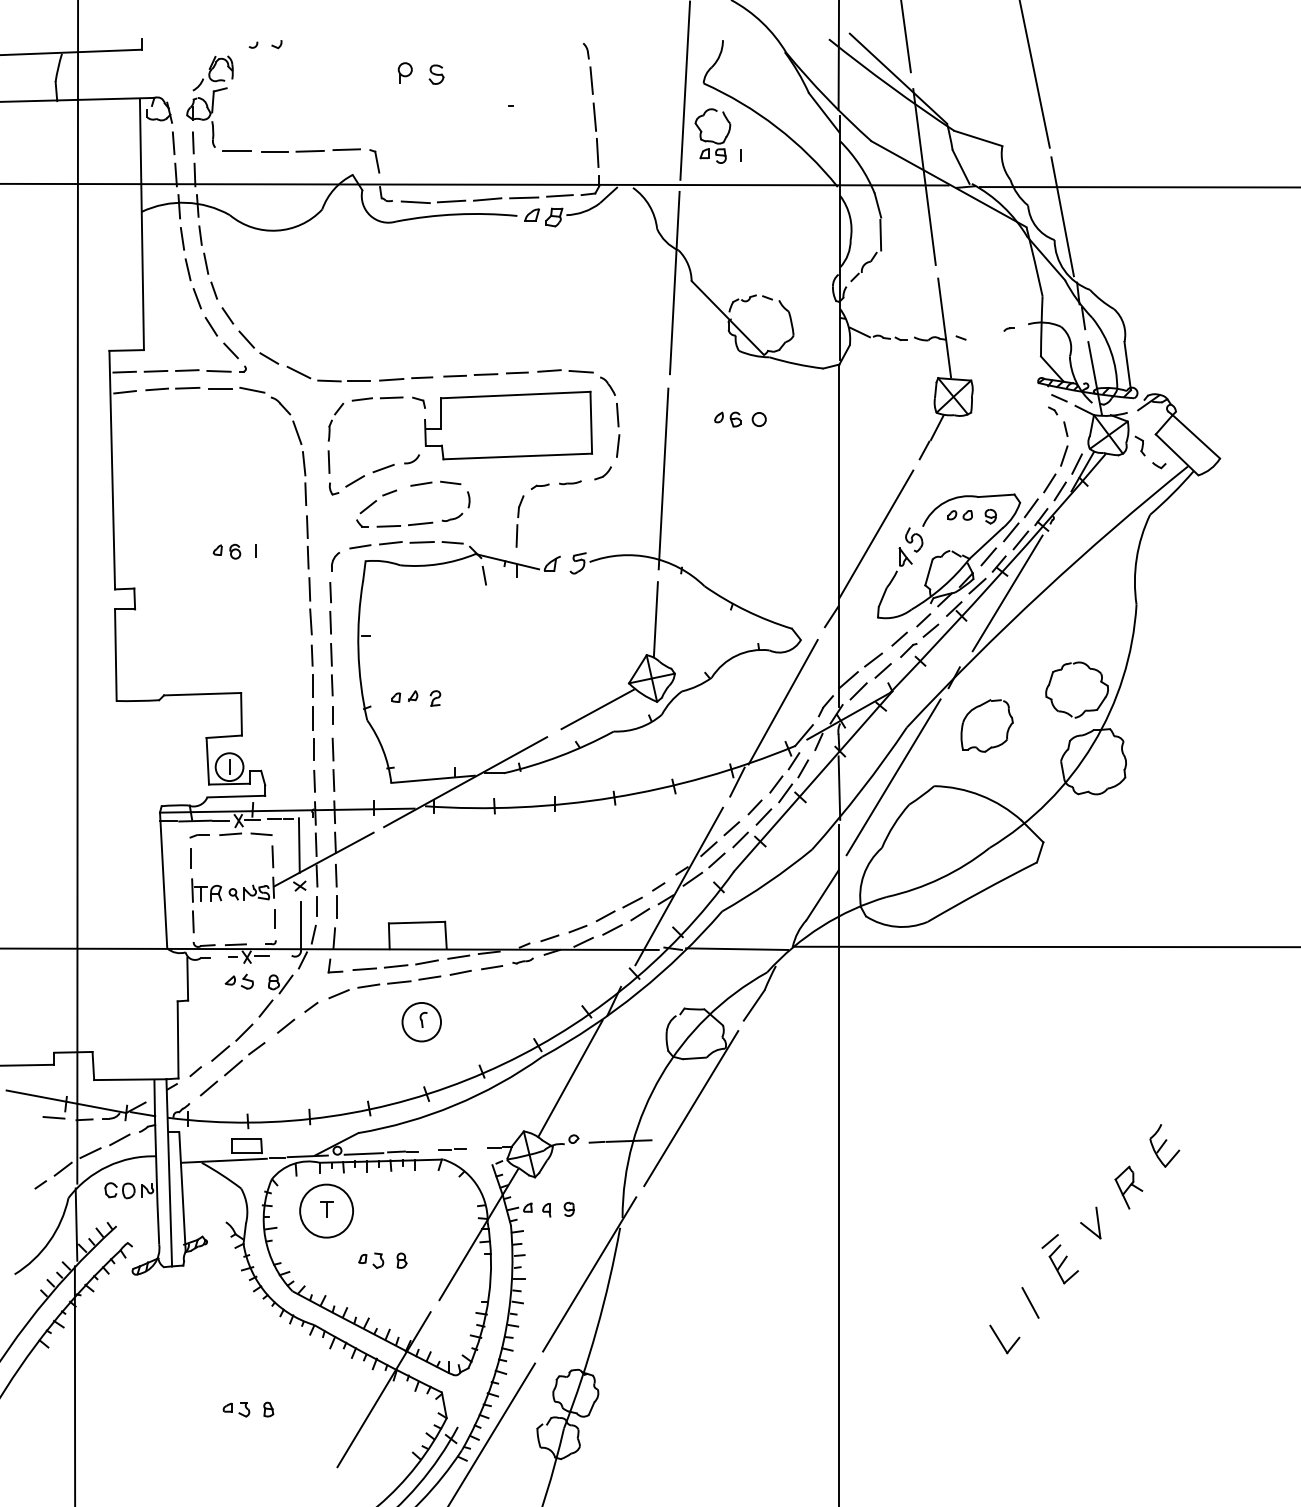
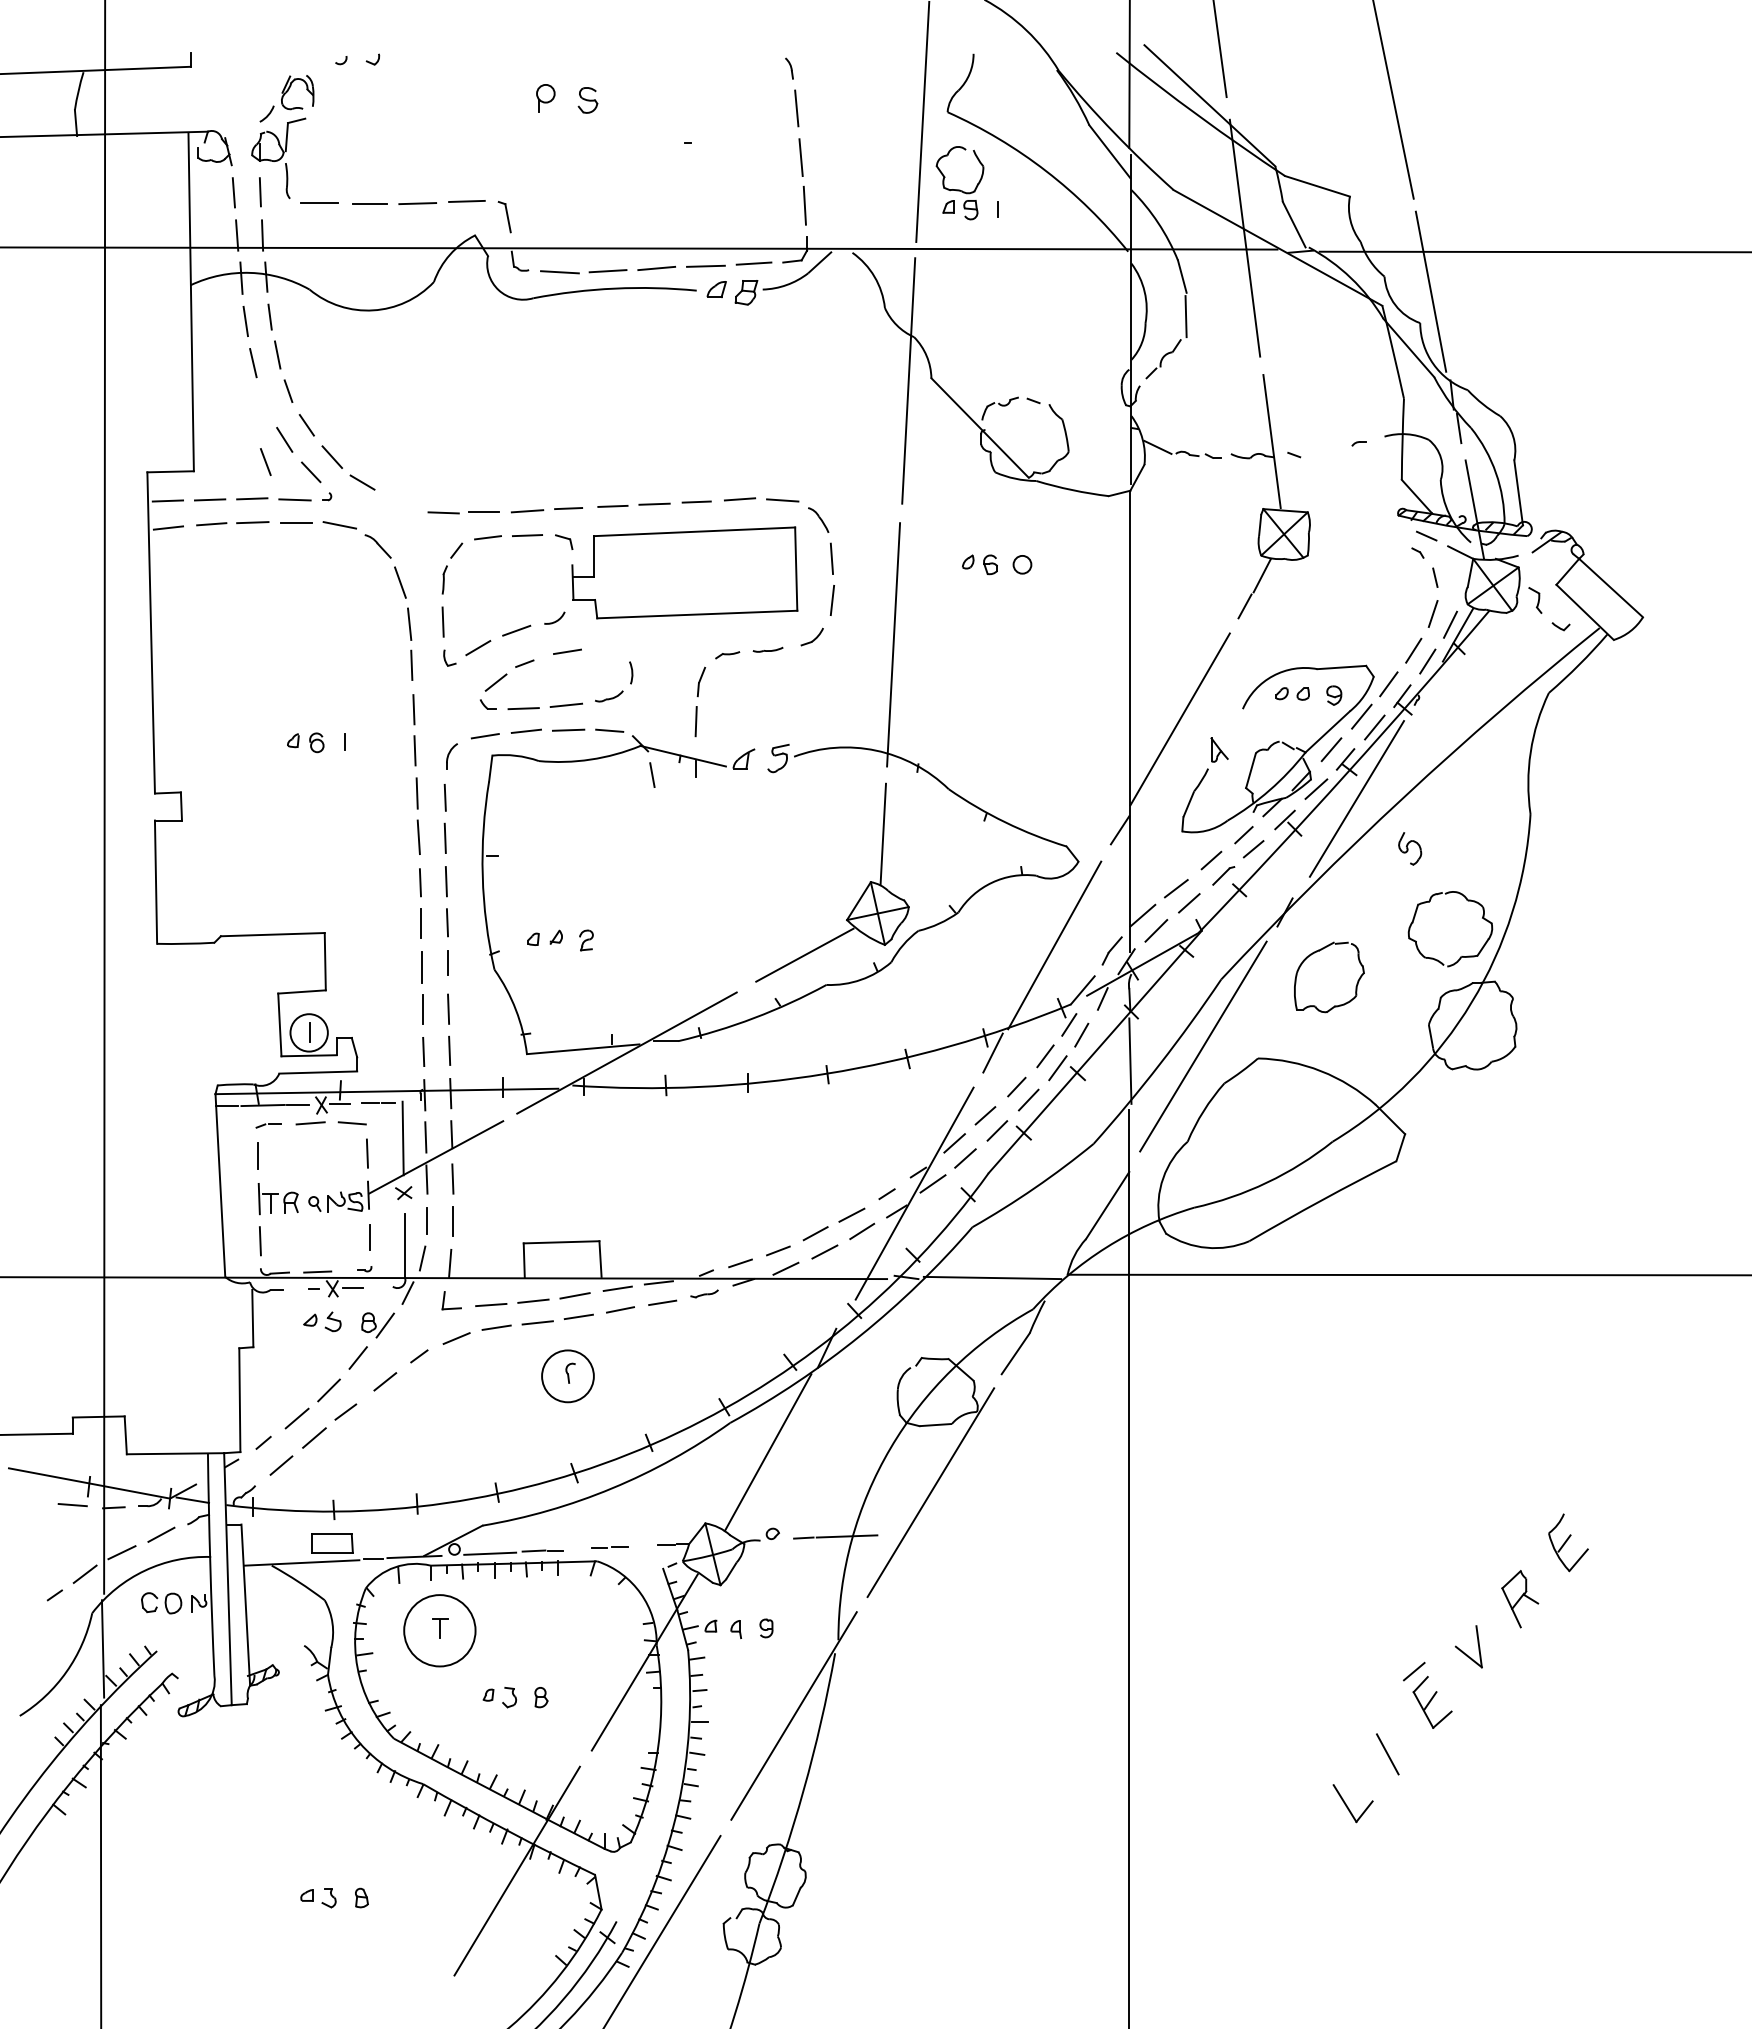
line: (197, 298) -> (265, 461), moved
line: (298, 372) -> (402, 501), removed
line: (450, 482) -> (606, 649), removed
part: (914, 539) -> (1410, 848), moved

